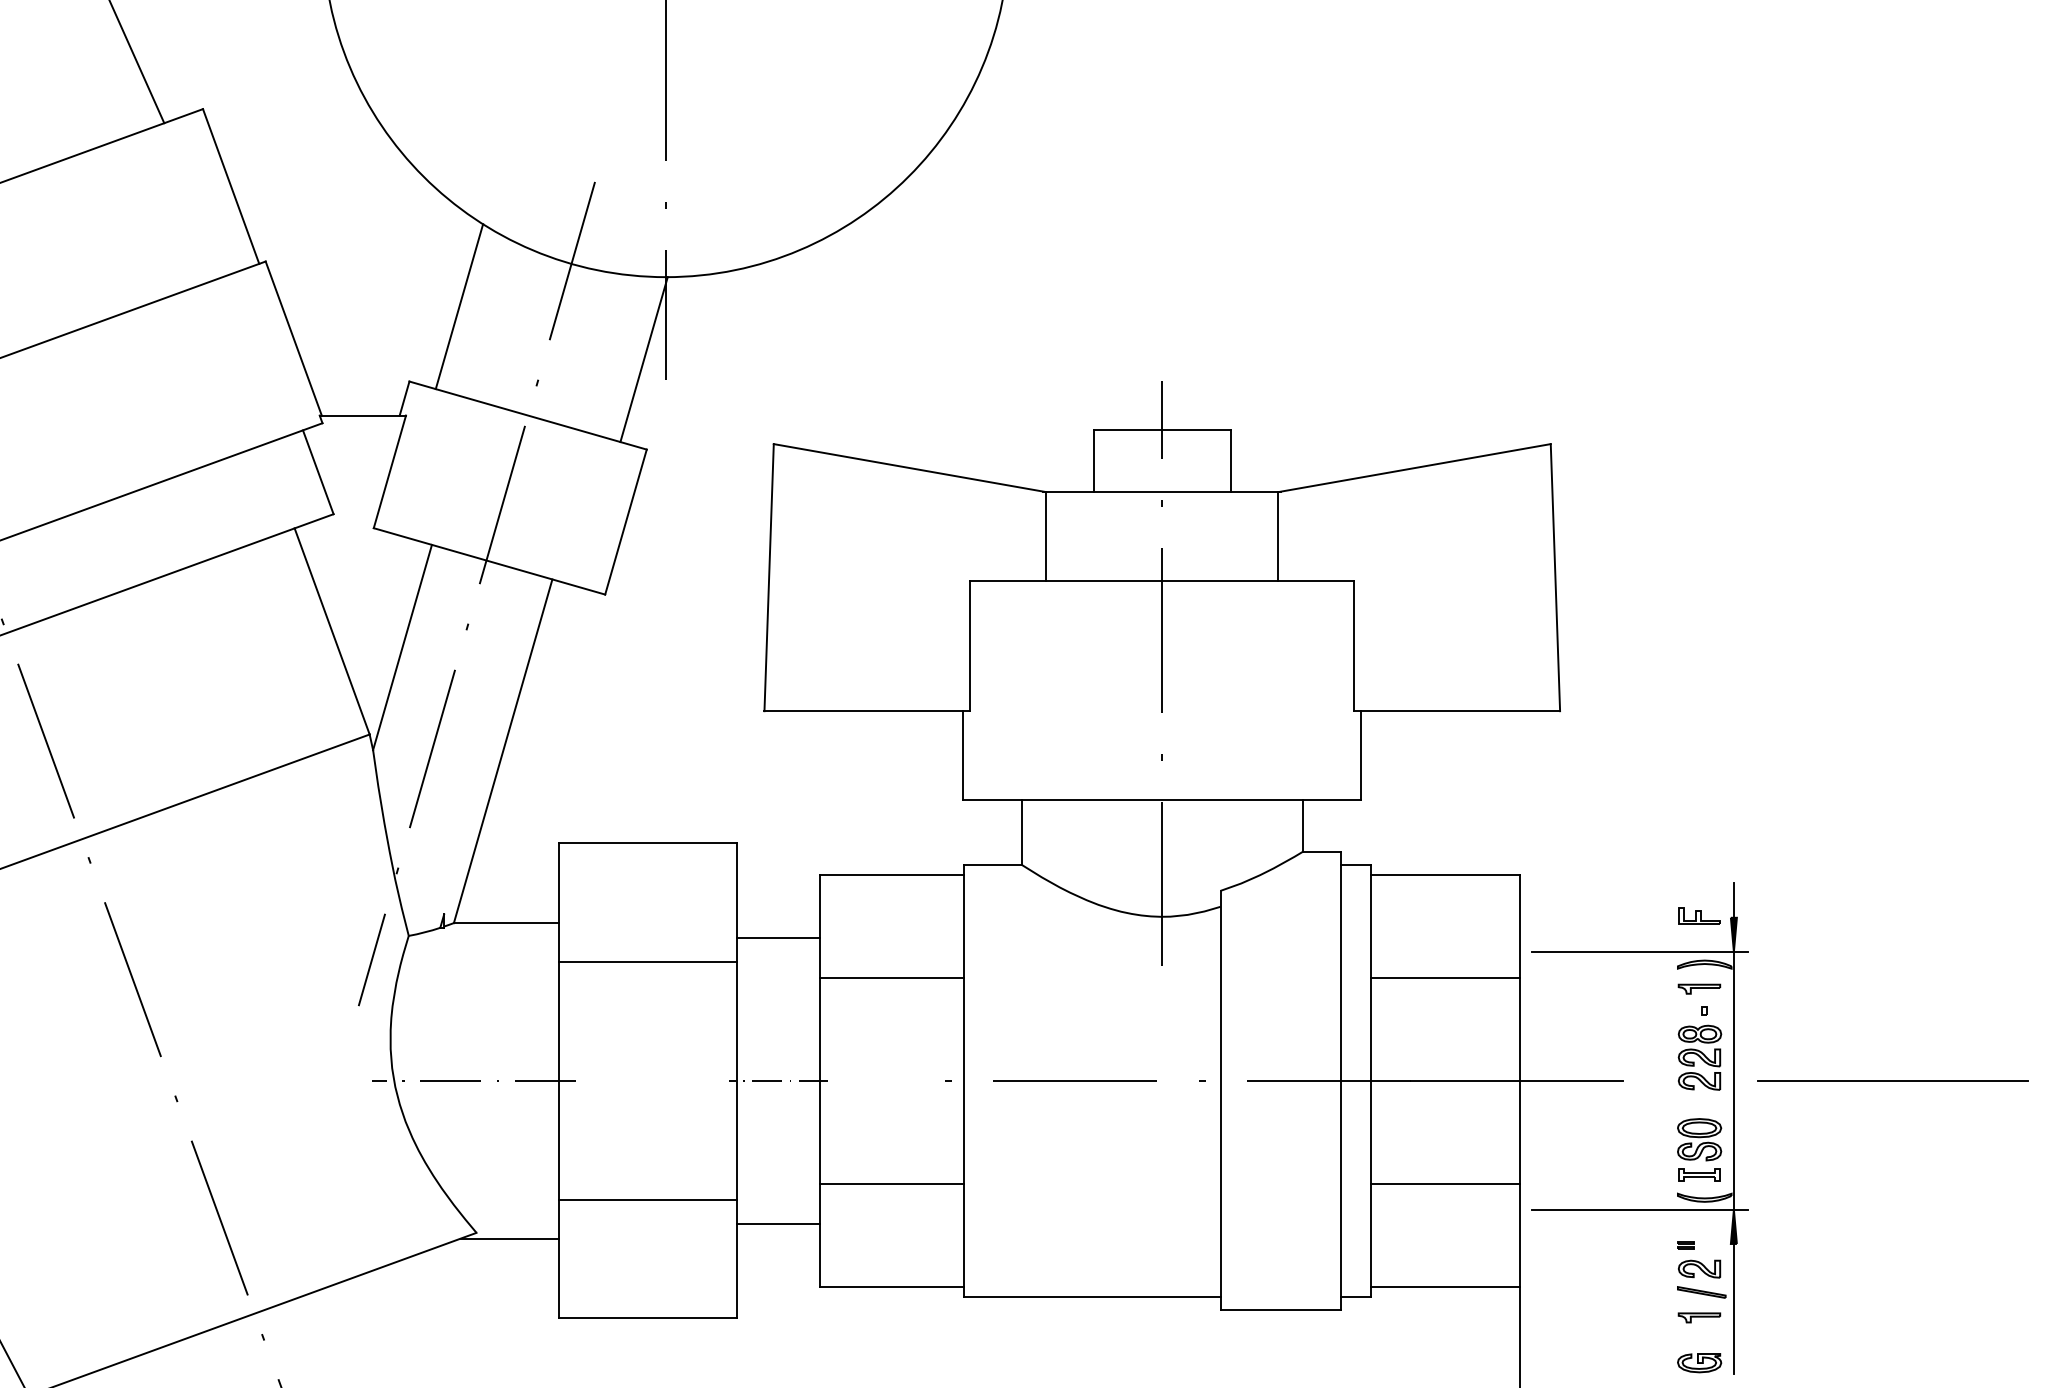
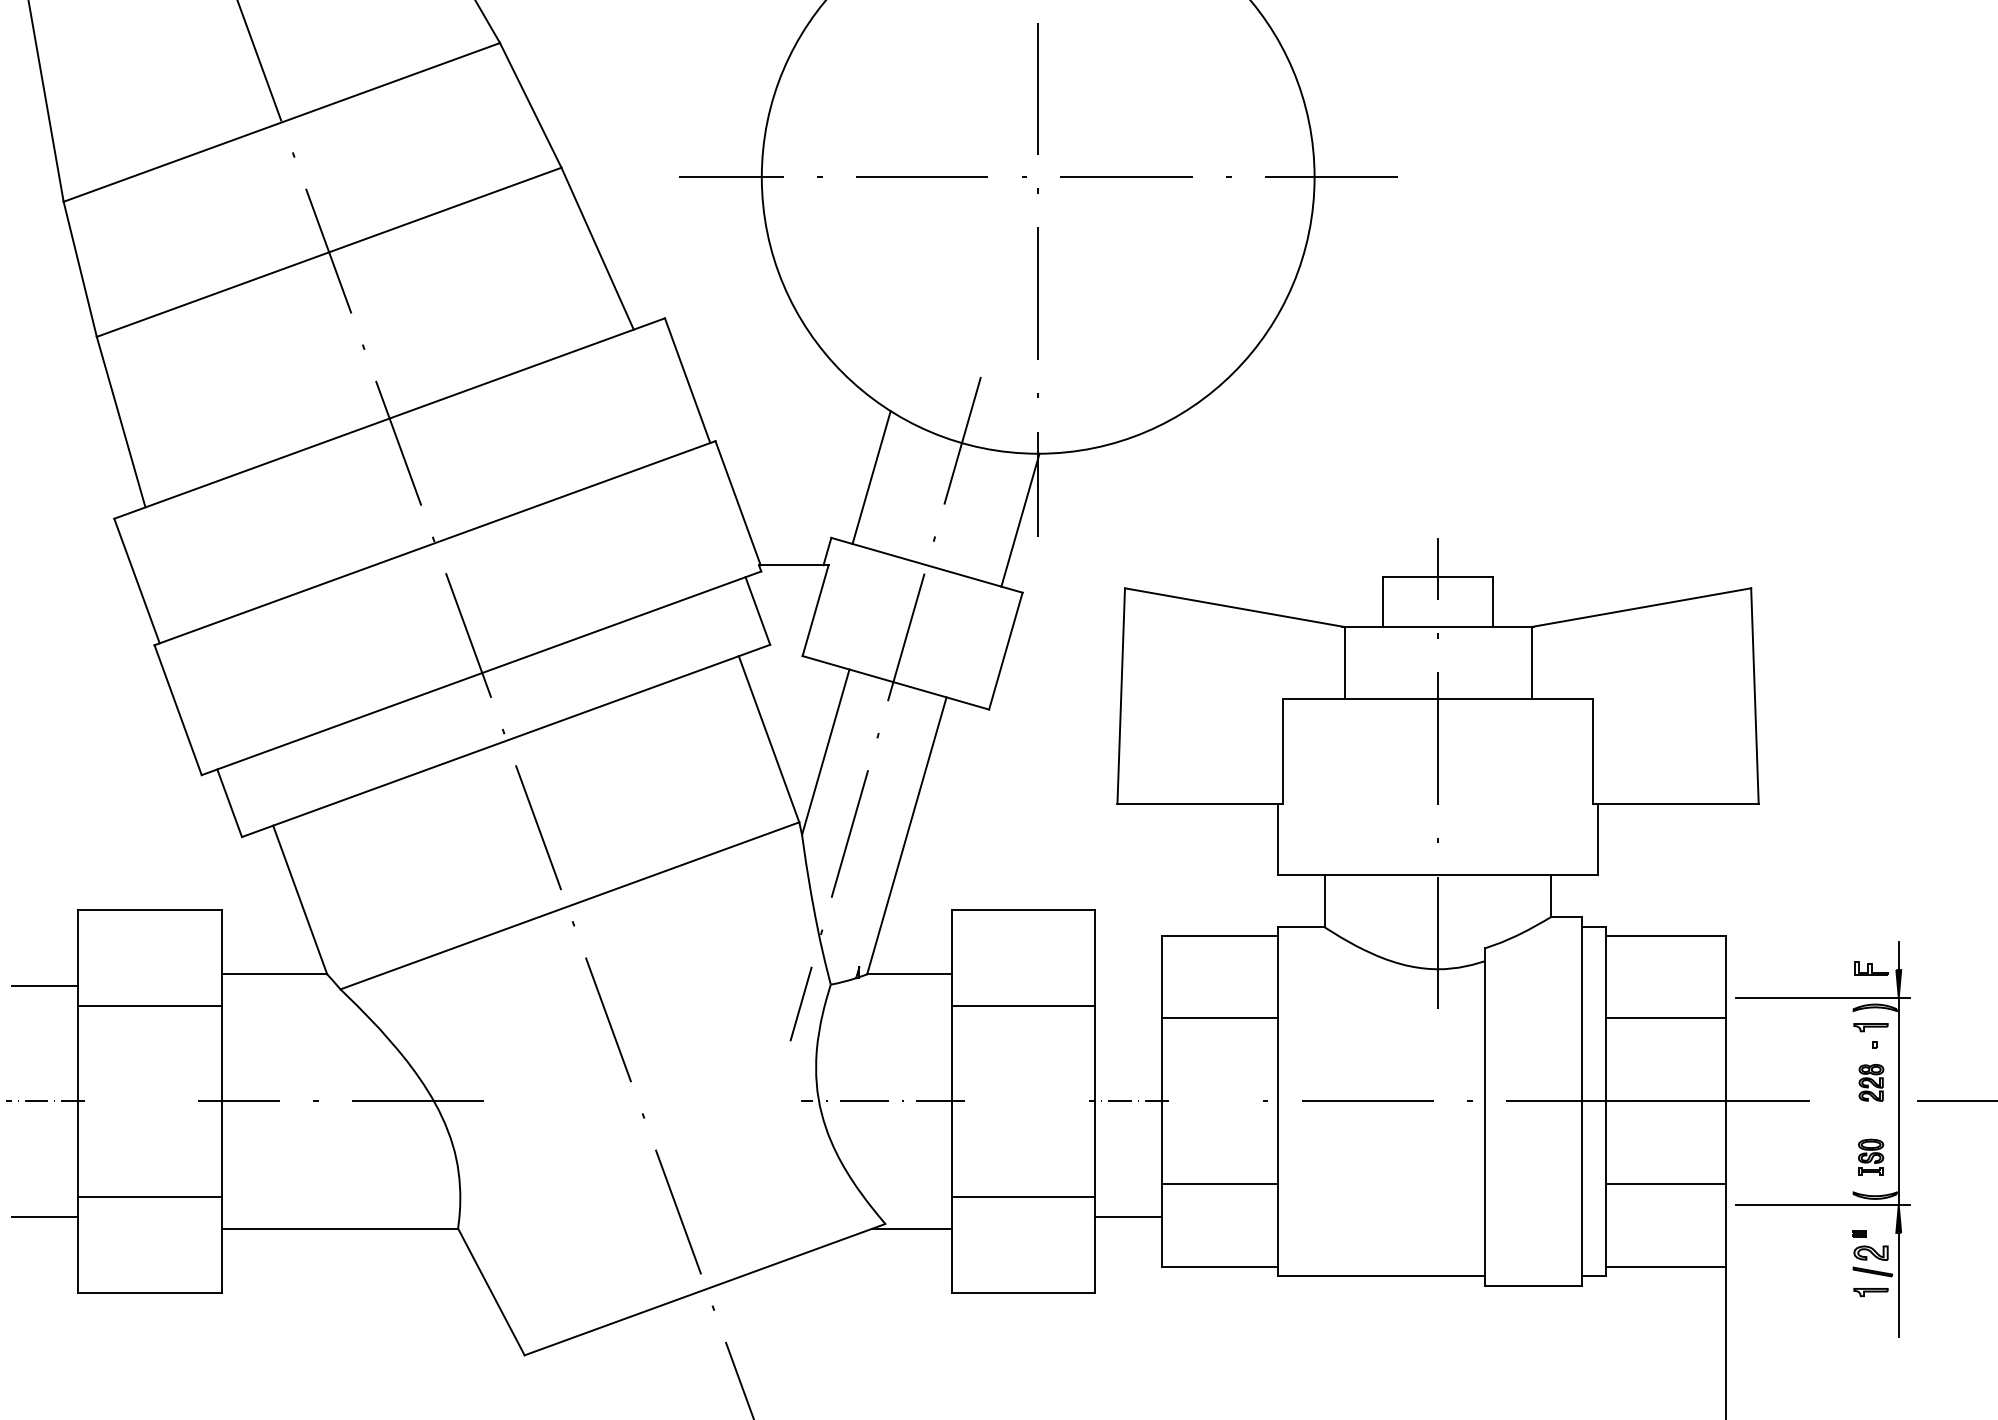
line: (778, 936) -> (1128, 985), removed
part: (1700, 1057) -> (1871, 1082), size x0.7
part: (1698, 1149) -> (1870, 1156), size x0.7
part: (1698, 1362) -> (1870, 1328), removed

